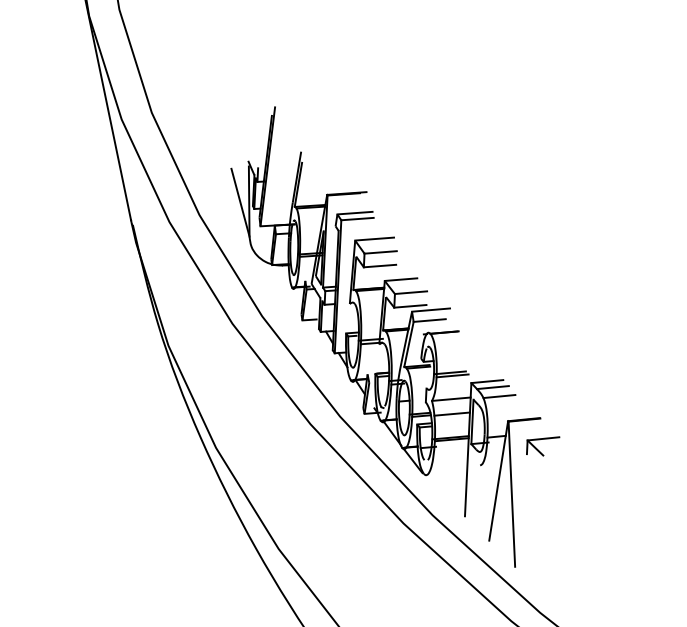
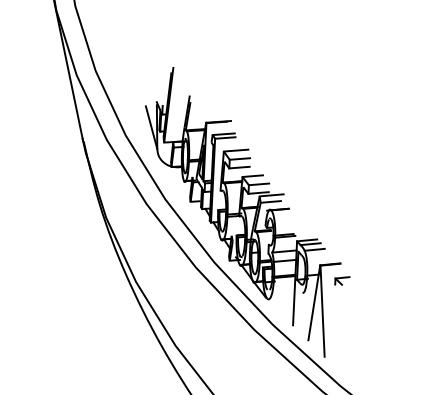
part: (543, 445) -> (342, 280), size x0.7

